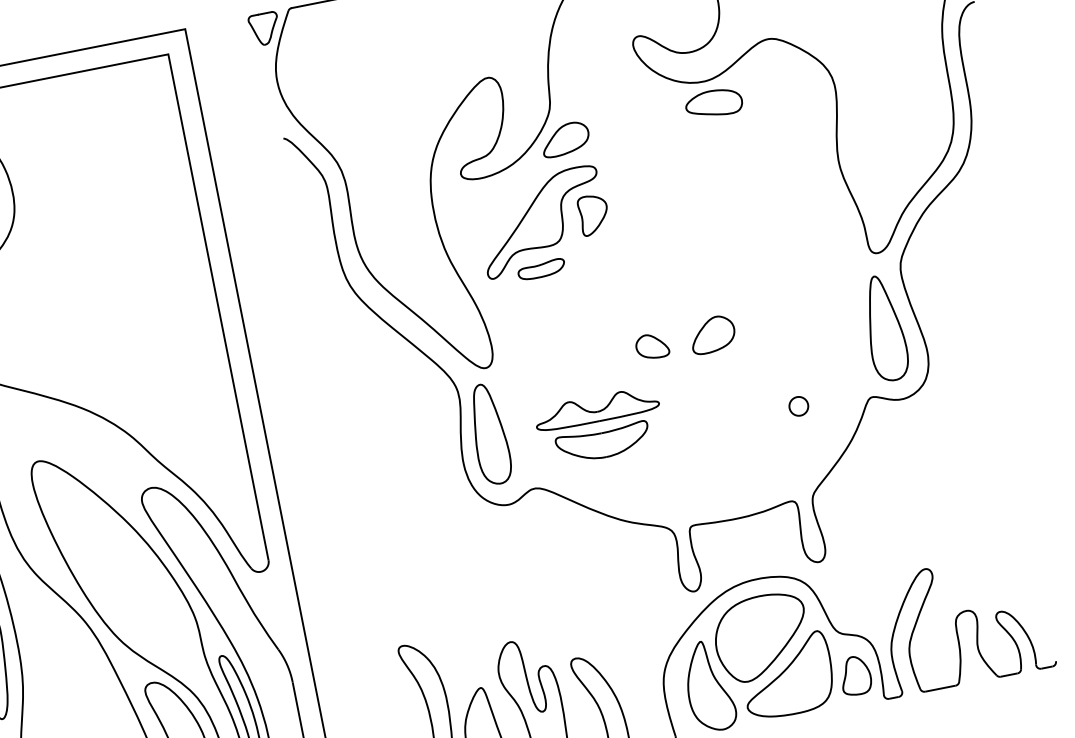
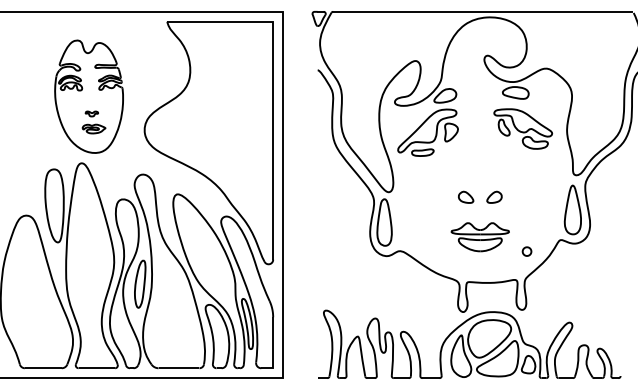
part: (745, 175) -> (523, 128), added
part: (712, 332) -> (494, 196), size x0.71
part: (797, 406) -> (526, 251), moved
part: (598, 428) -> (479, 237), moved

